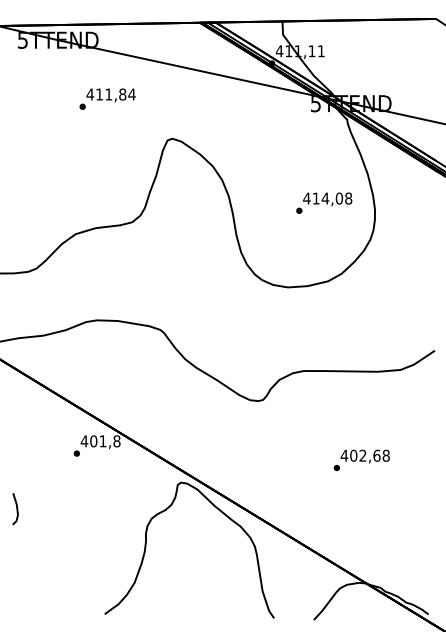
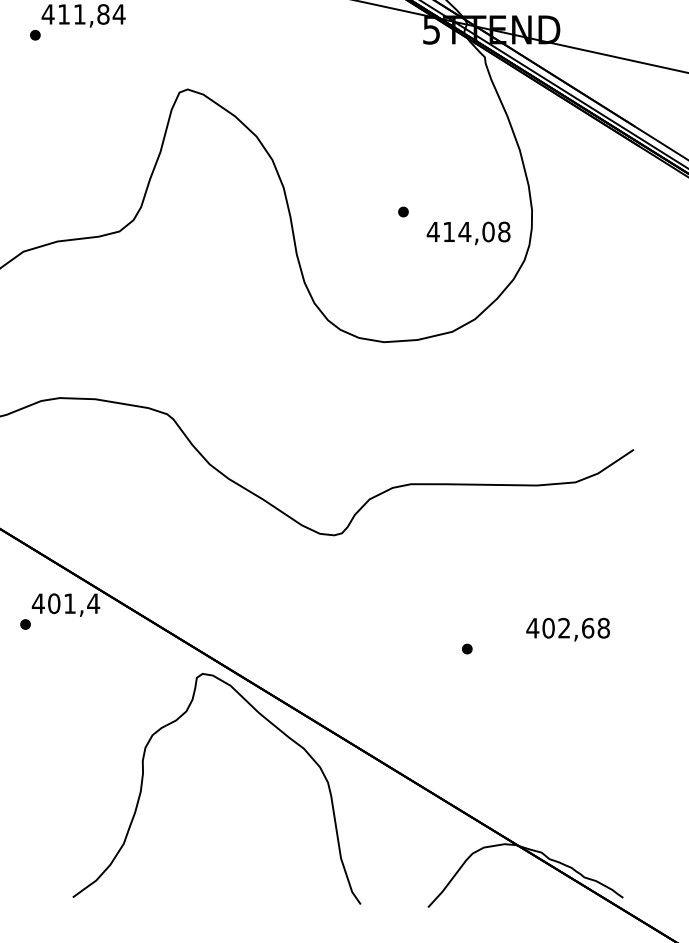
text: (327, 199) -> (468, 233), moved
text: (116, 441) -> (92, 603), 401,8 -> 401,4
text: (364, 456) -> (566, 629), moved

